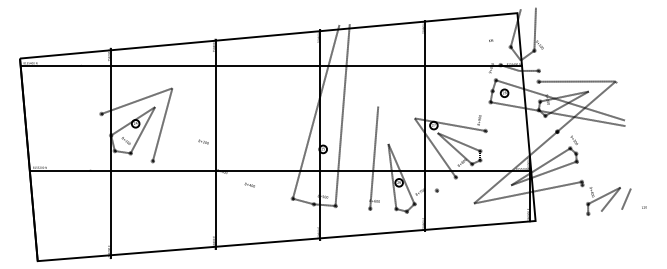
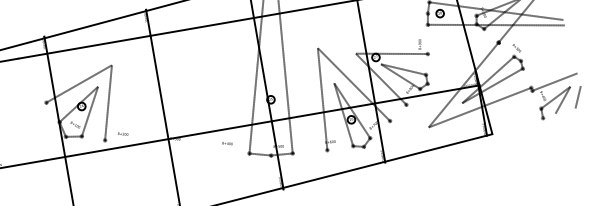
text: (203, 141) -> (122, 133), moved
line: (407, 148) -> (353, 84), added
line: (605, 180) -> (554, 82), added
text: (249, 184) -> (226, 143), moved

